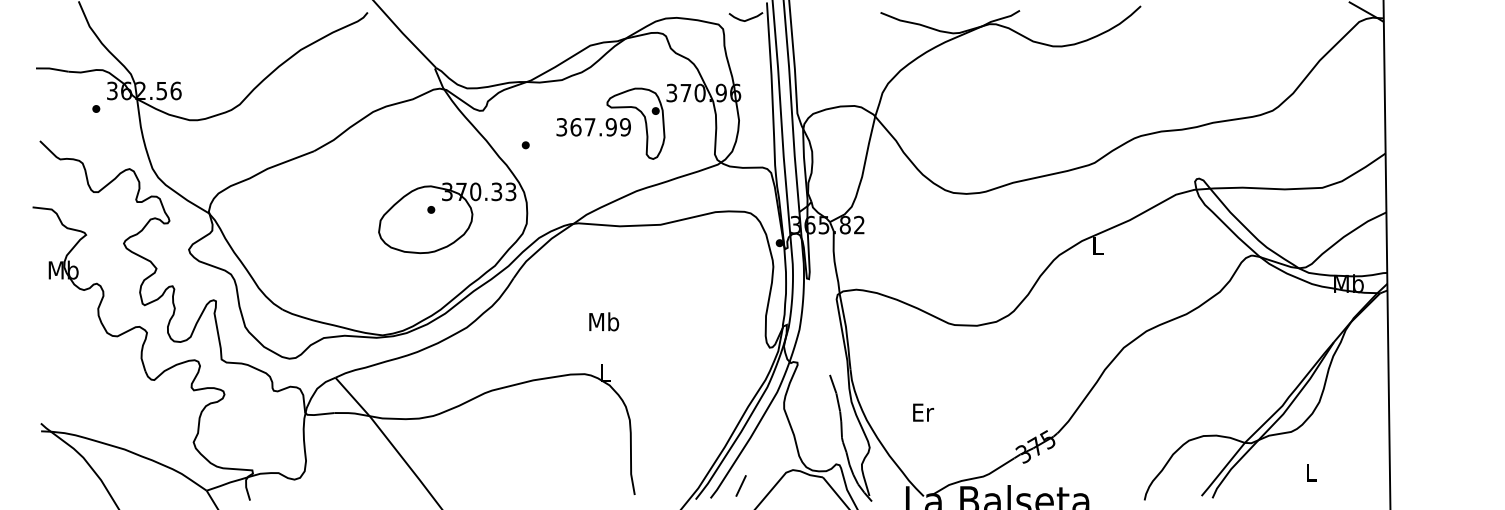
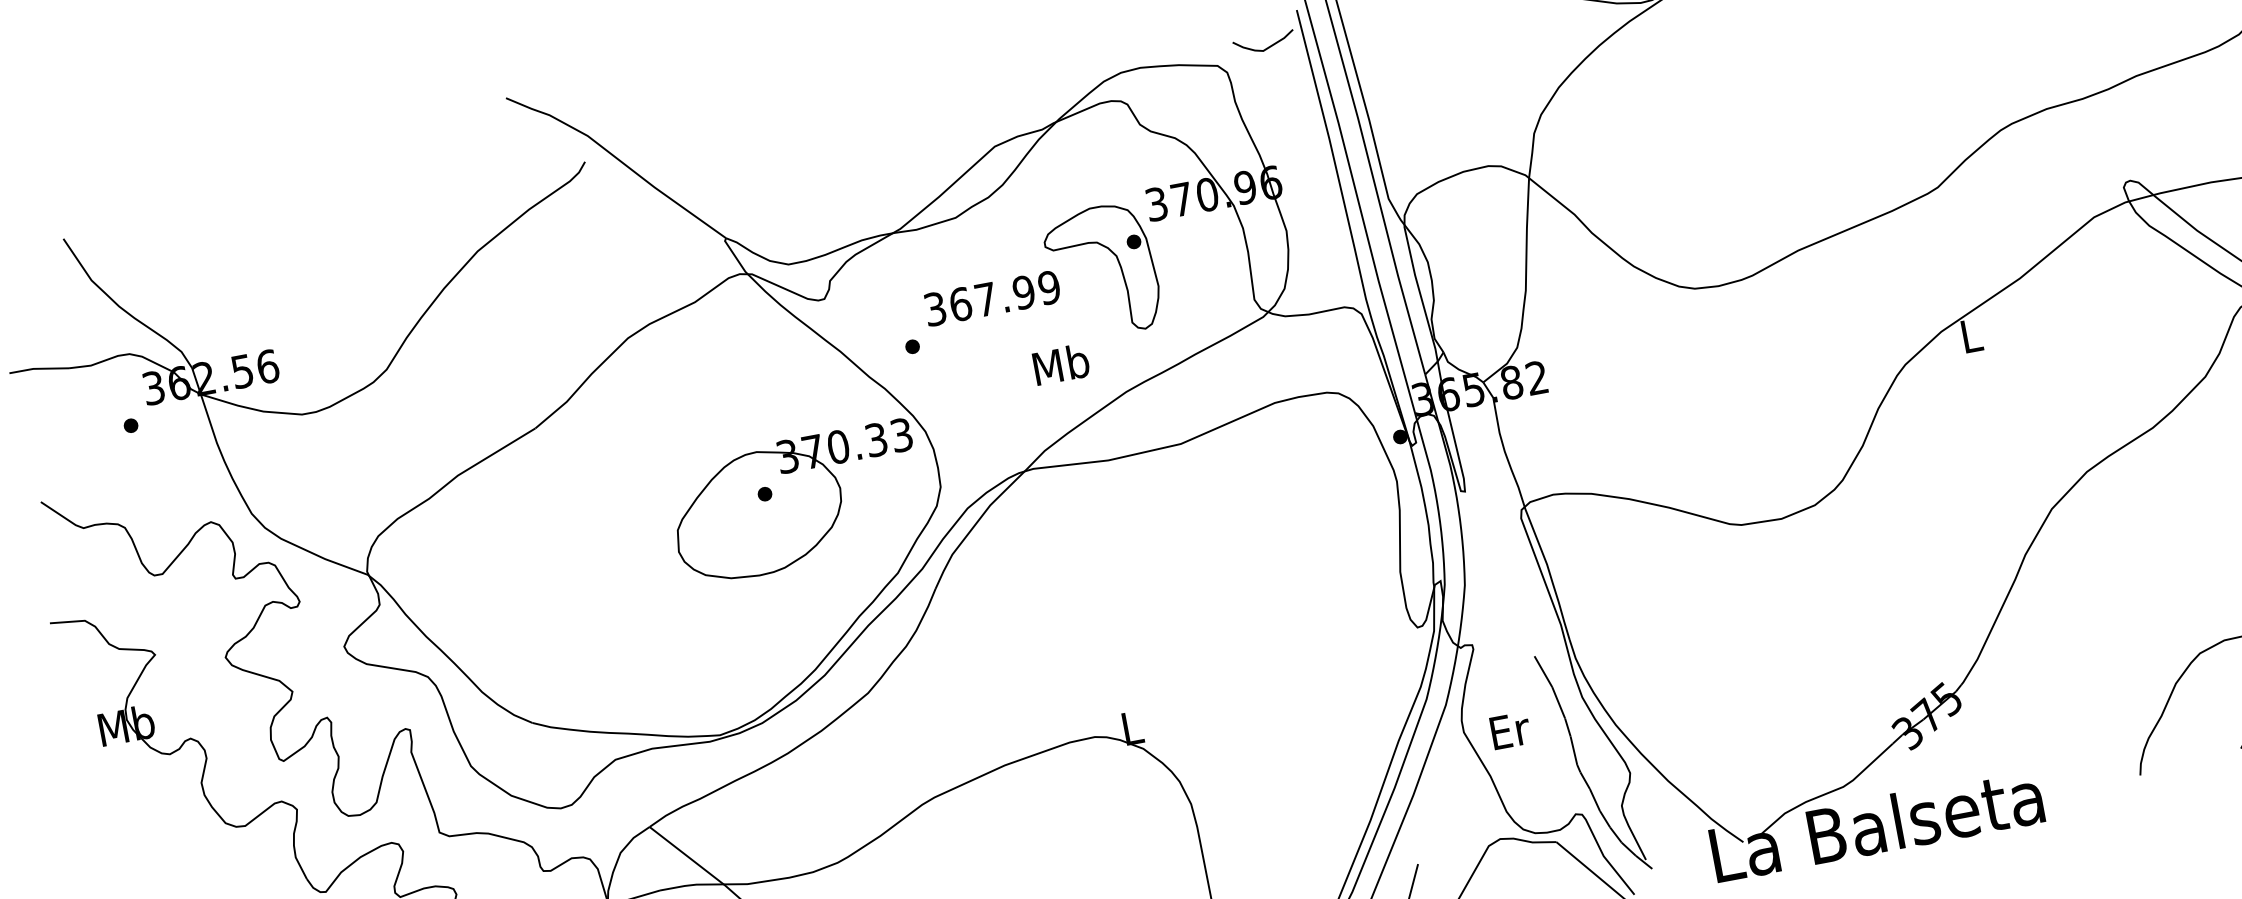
text: (593, 127) -> (992, 298), moved
text: (604, 321) -> (1061, 363), moved
text: (923, 412) -> (1510, 730), moved

